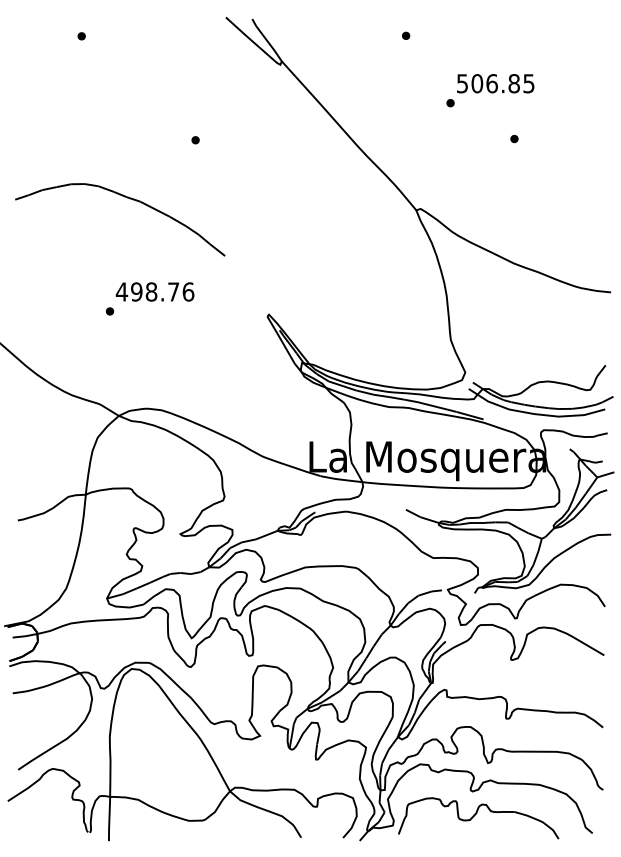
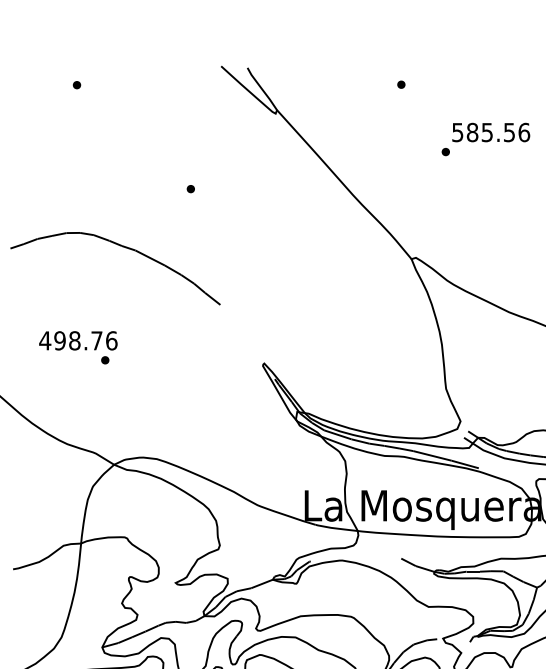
text: (502, 83) -> (497, 132), 506.85 -> 585.56
part: (514, 138) -> (509, 187), removed
text: (154, 291) -> (77, 340), moved

